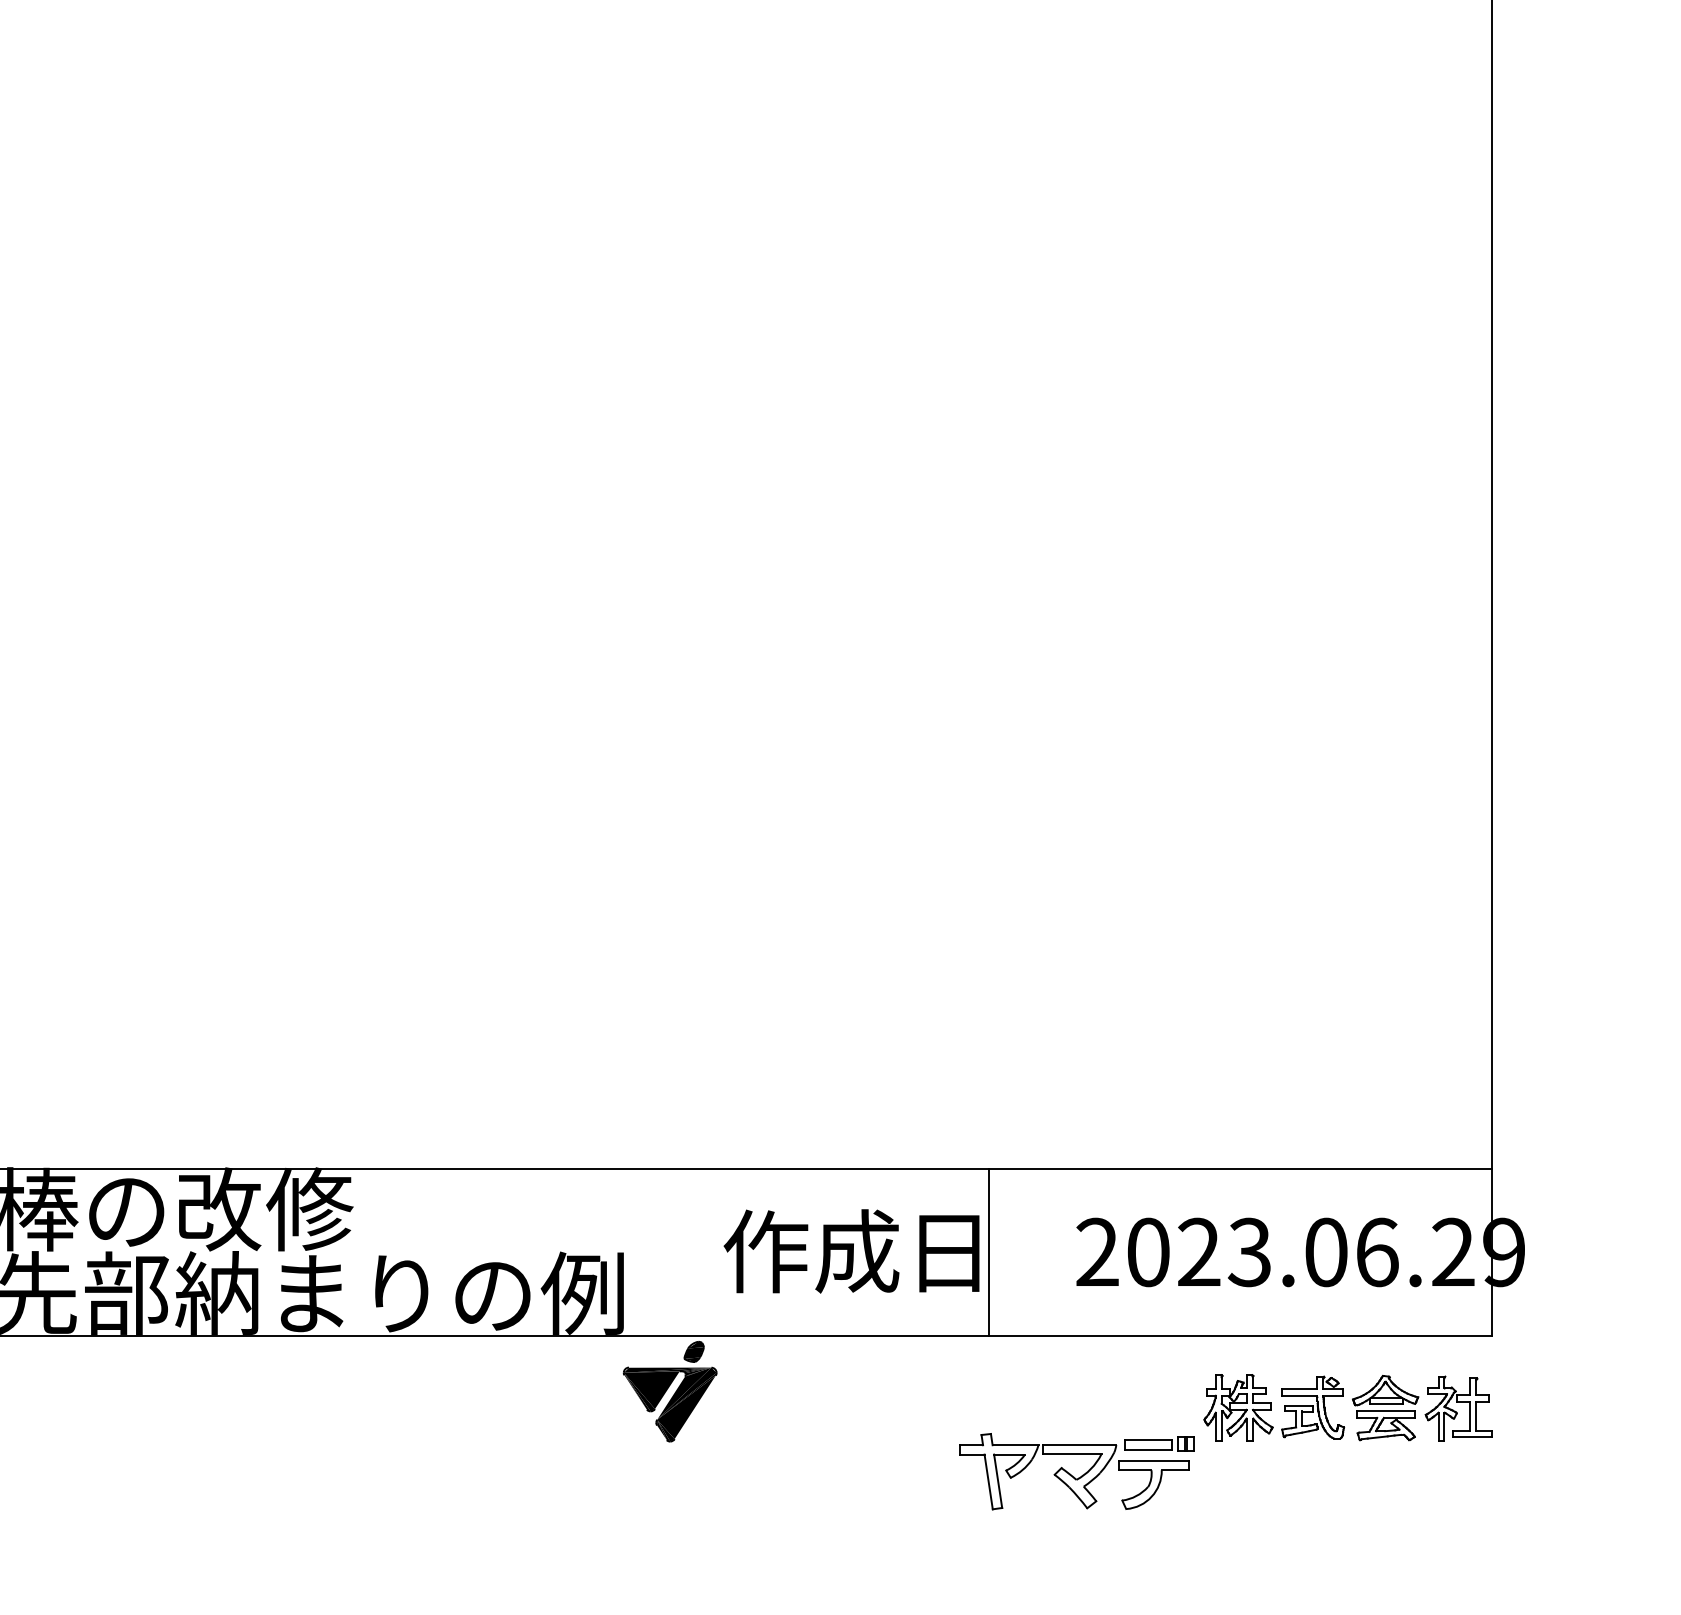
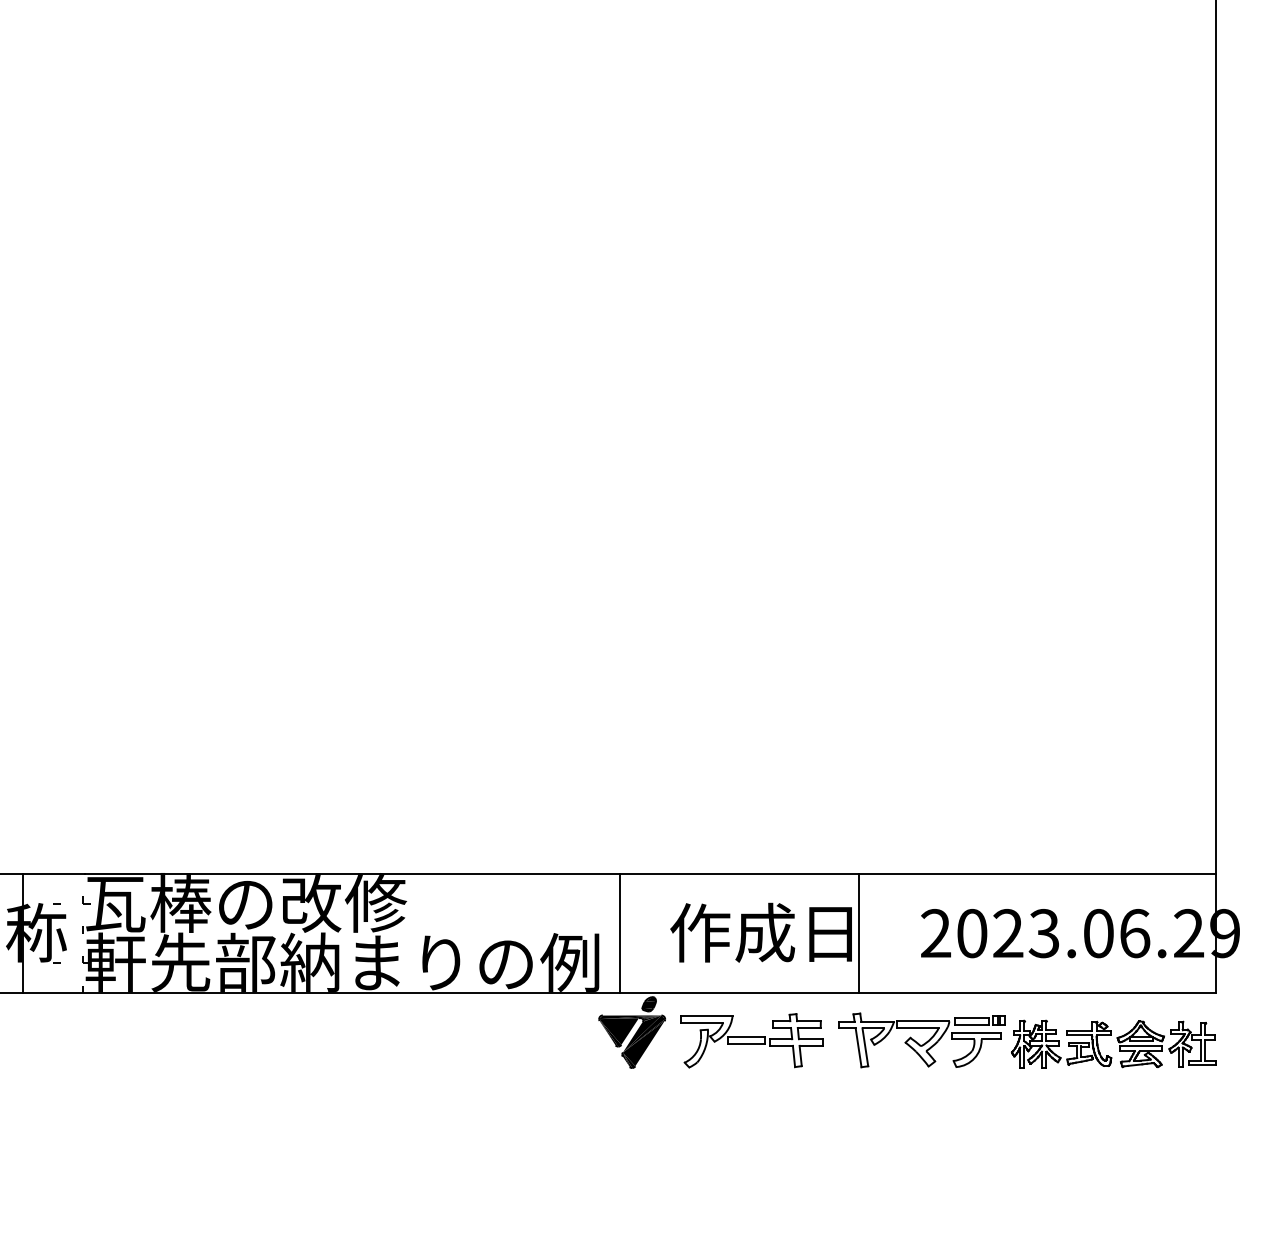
line: (652, 1252) -> (619, 933), added
part: (838, 1402) -> (751, 1040), added
part: (1077, 1471) -> (921, 1040), moved

